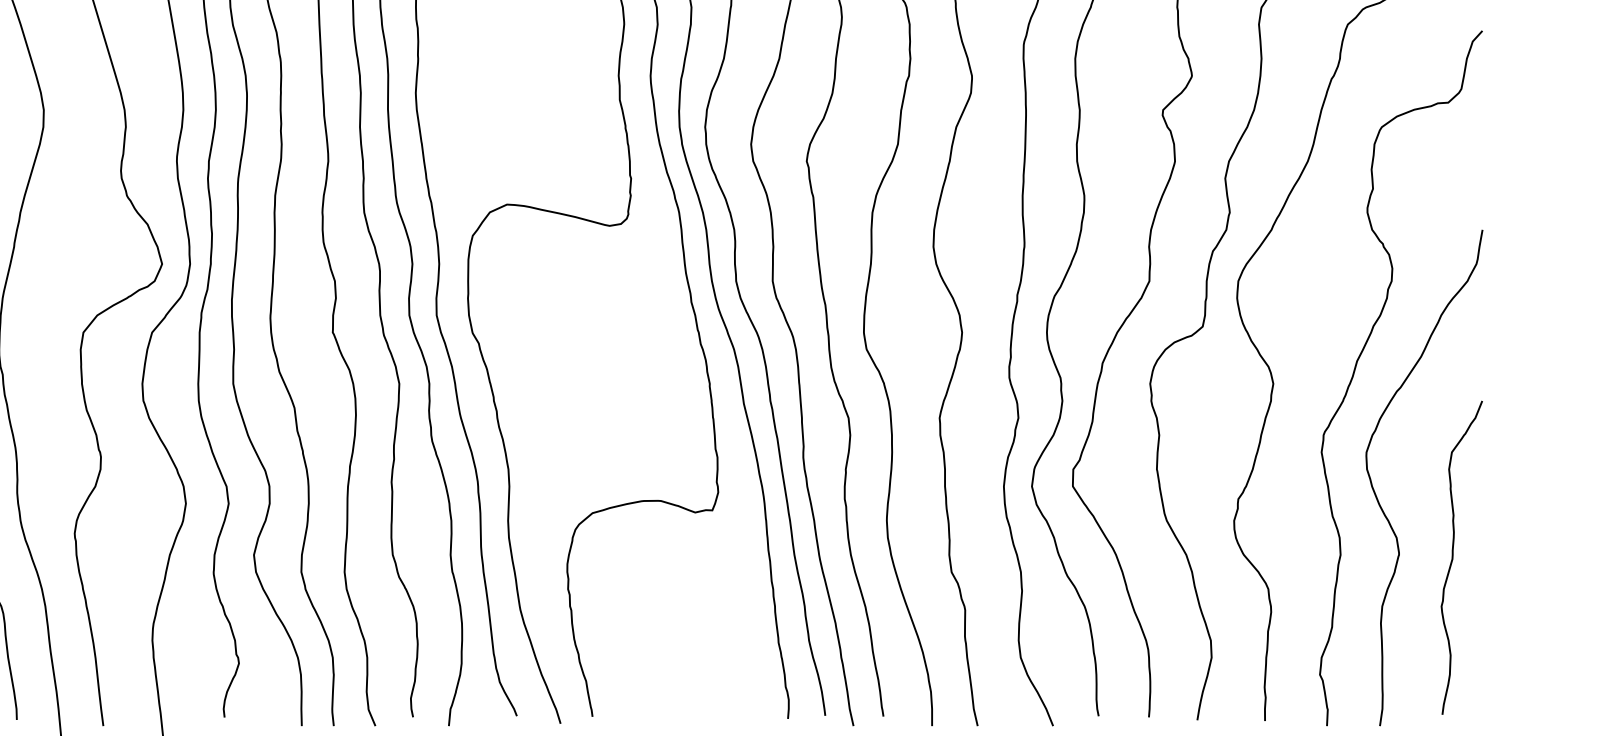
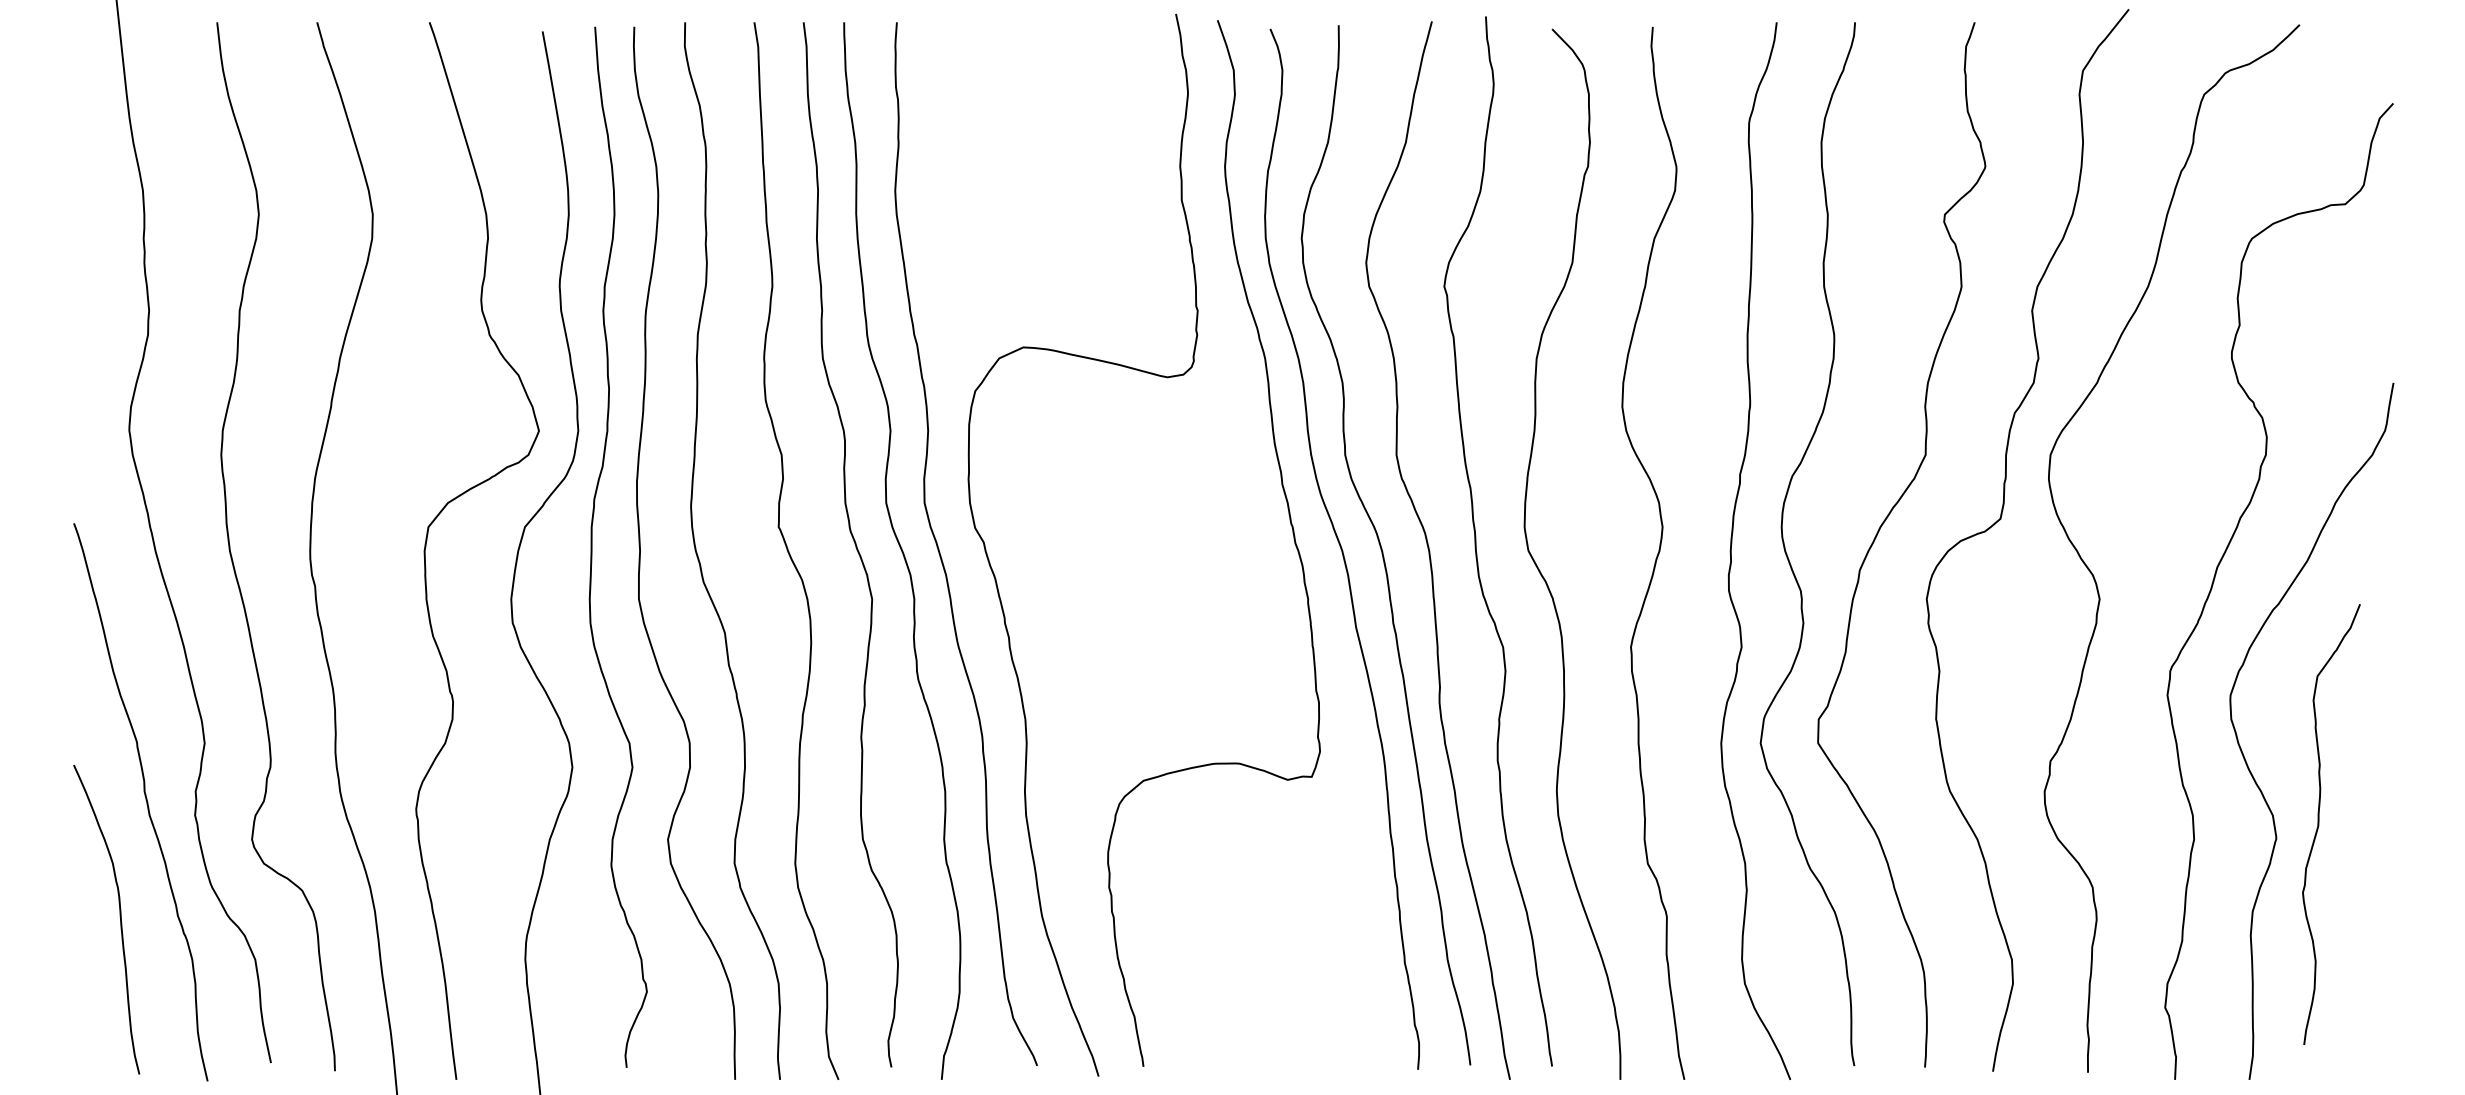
curve: (1453, 557) -> (2319, 824), moved

